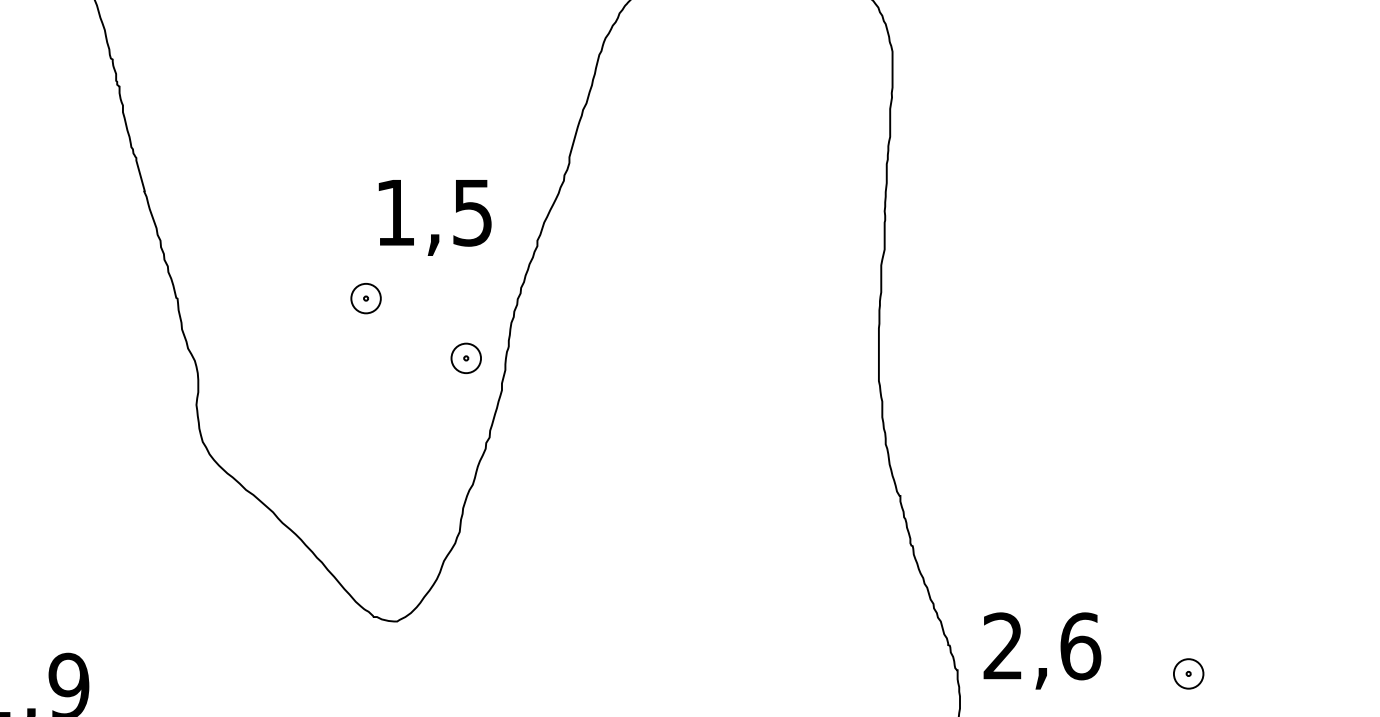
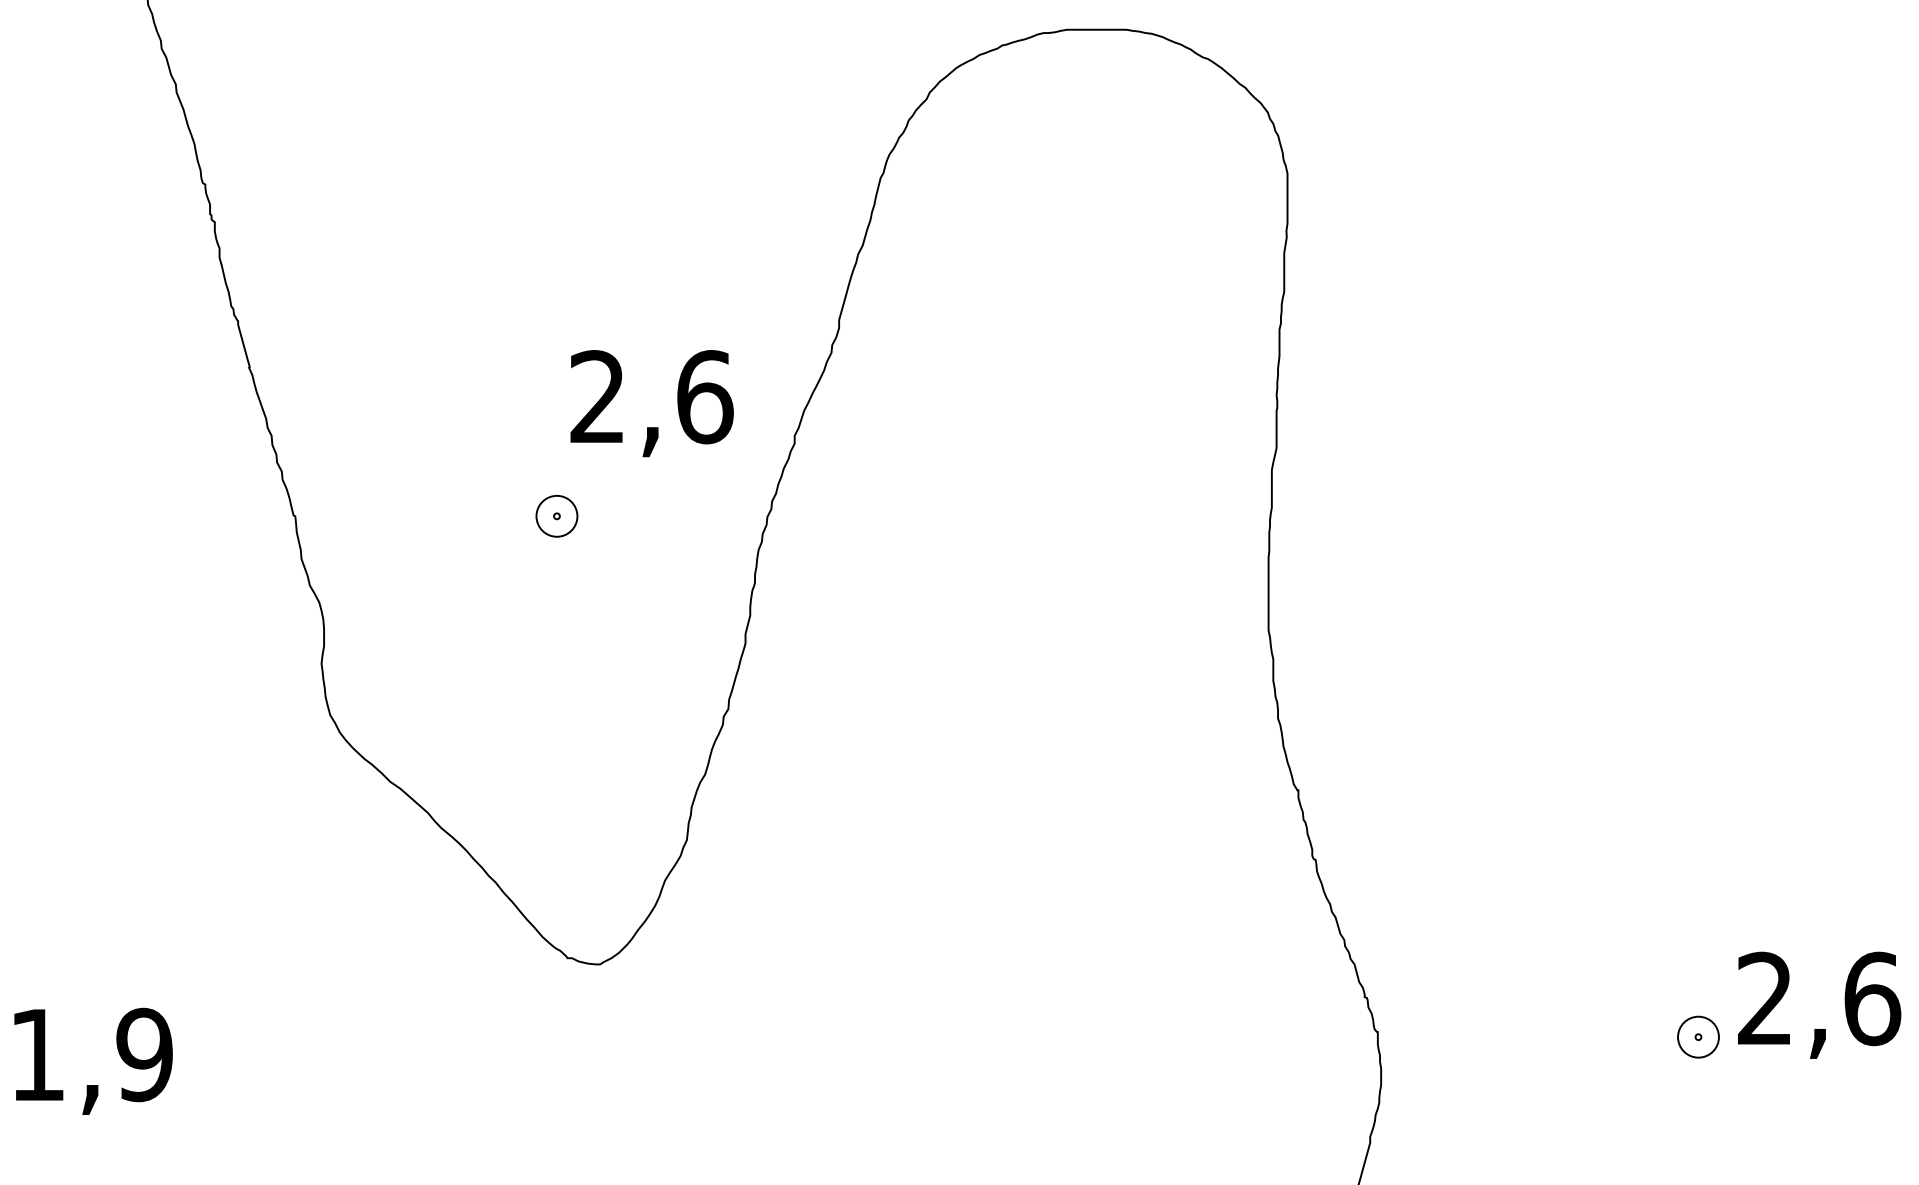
text: (434, 212) -> (651, 397), 1,5 -> 2,6
part: (465, 358) -> (695, 599), removed
text: (1042, 650) -> (1819, 1004), moved

